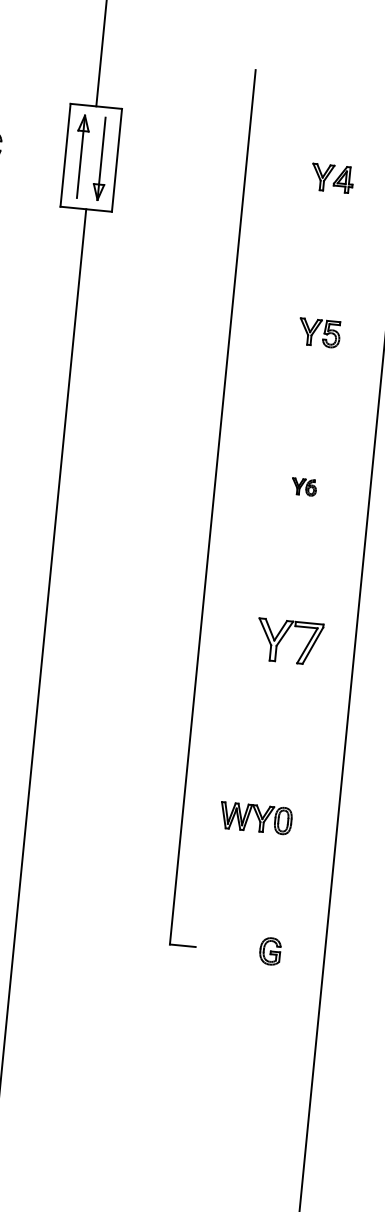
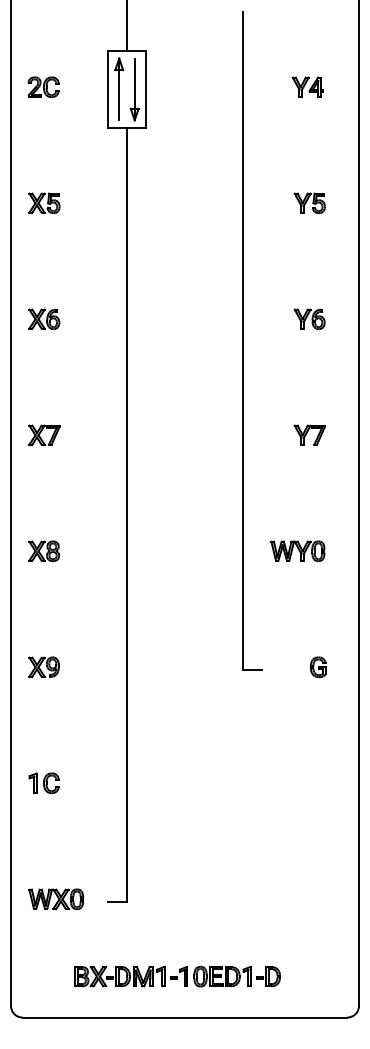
part: (304, 486) -> (309, 318), size x1.67
part: (289, 640) -> (309, 434), size x0.62
part: (255, 818) -> (297, 551), moved

